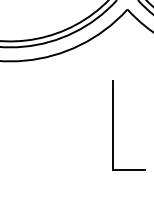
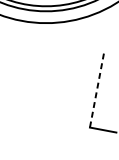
line: (113, 125) -> (97, 90), solid -> dashed

